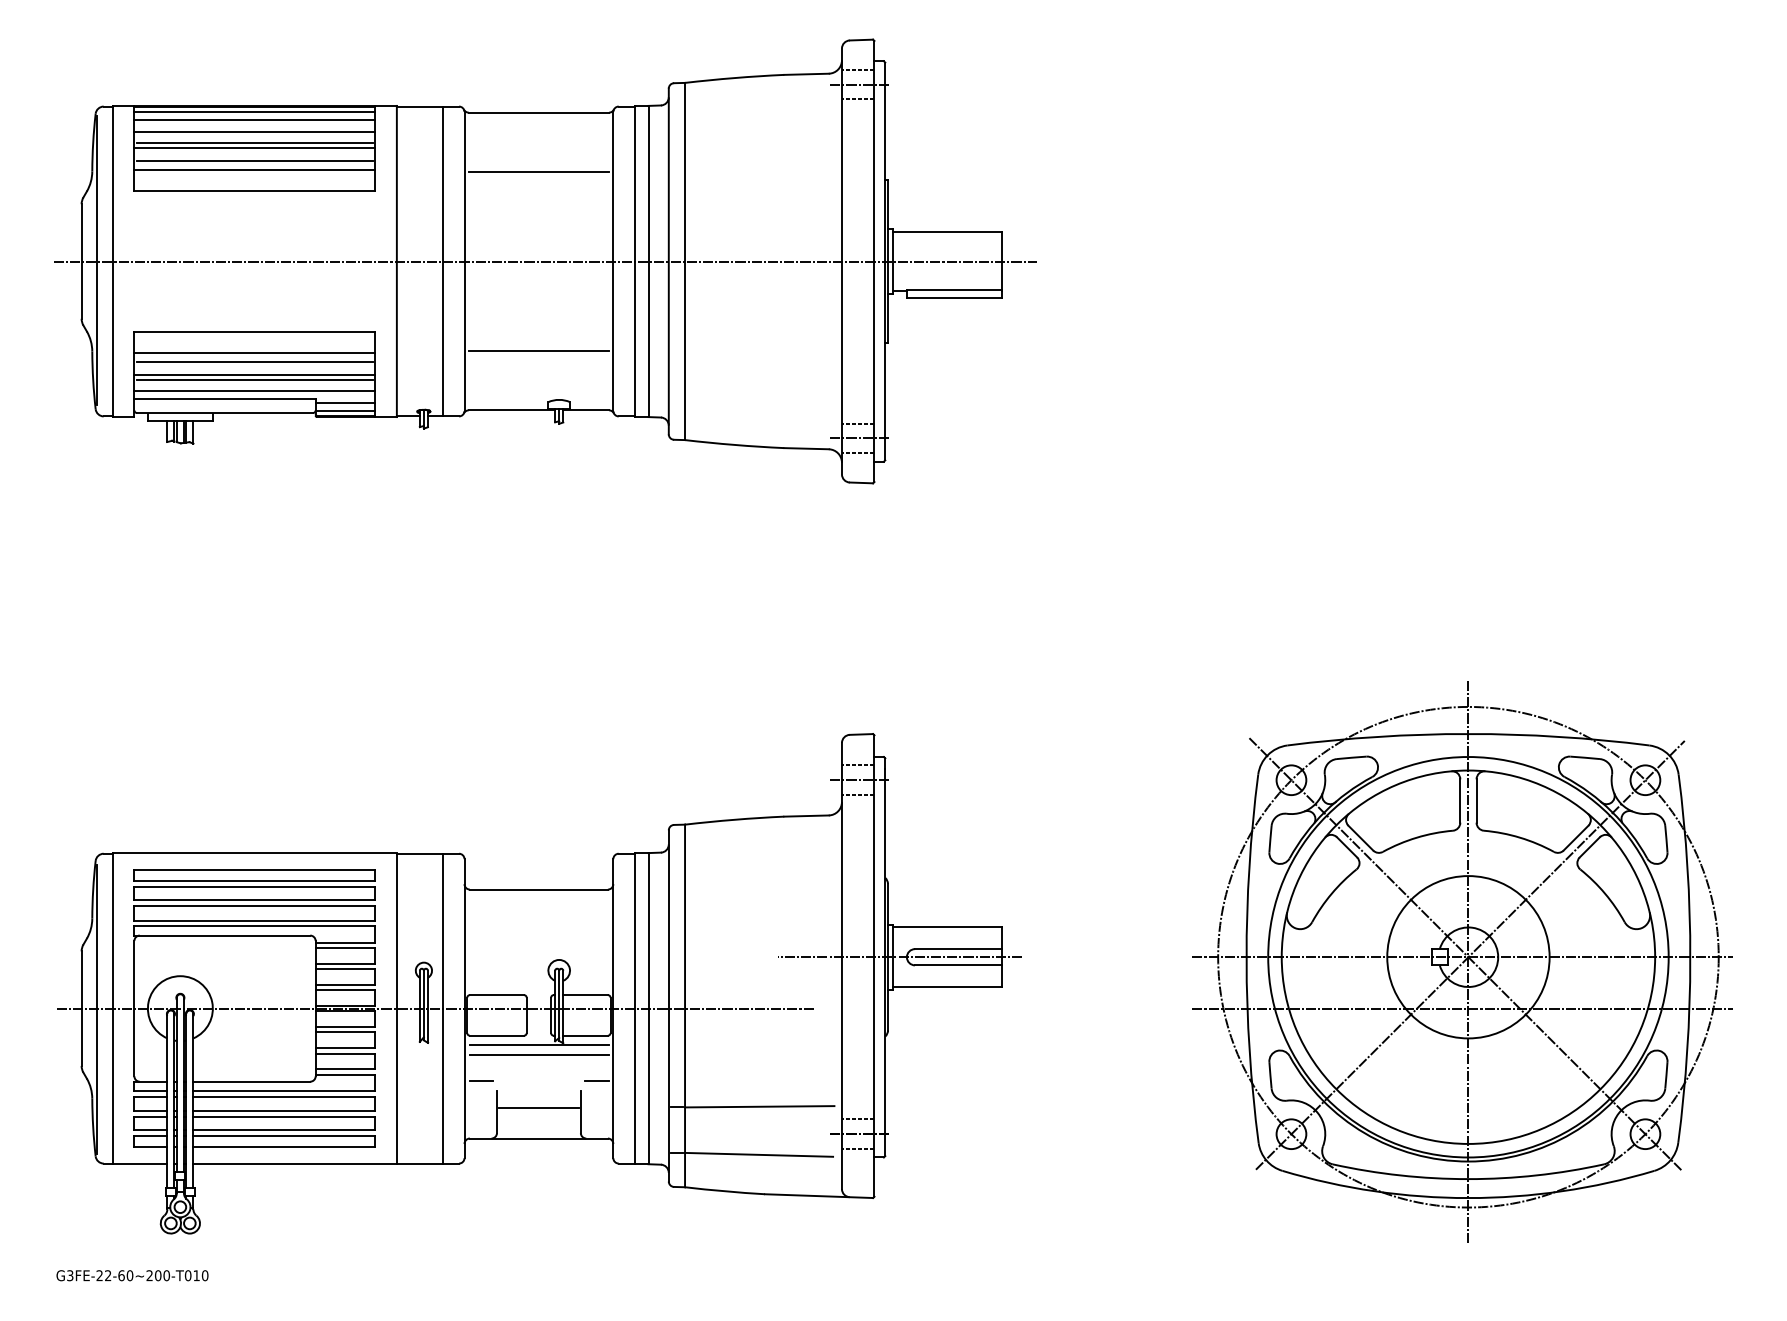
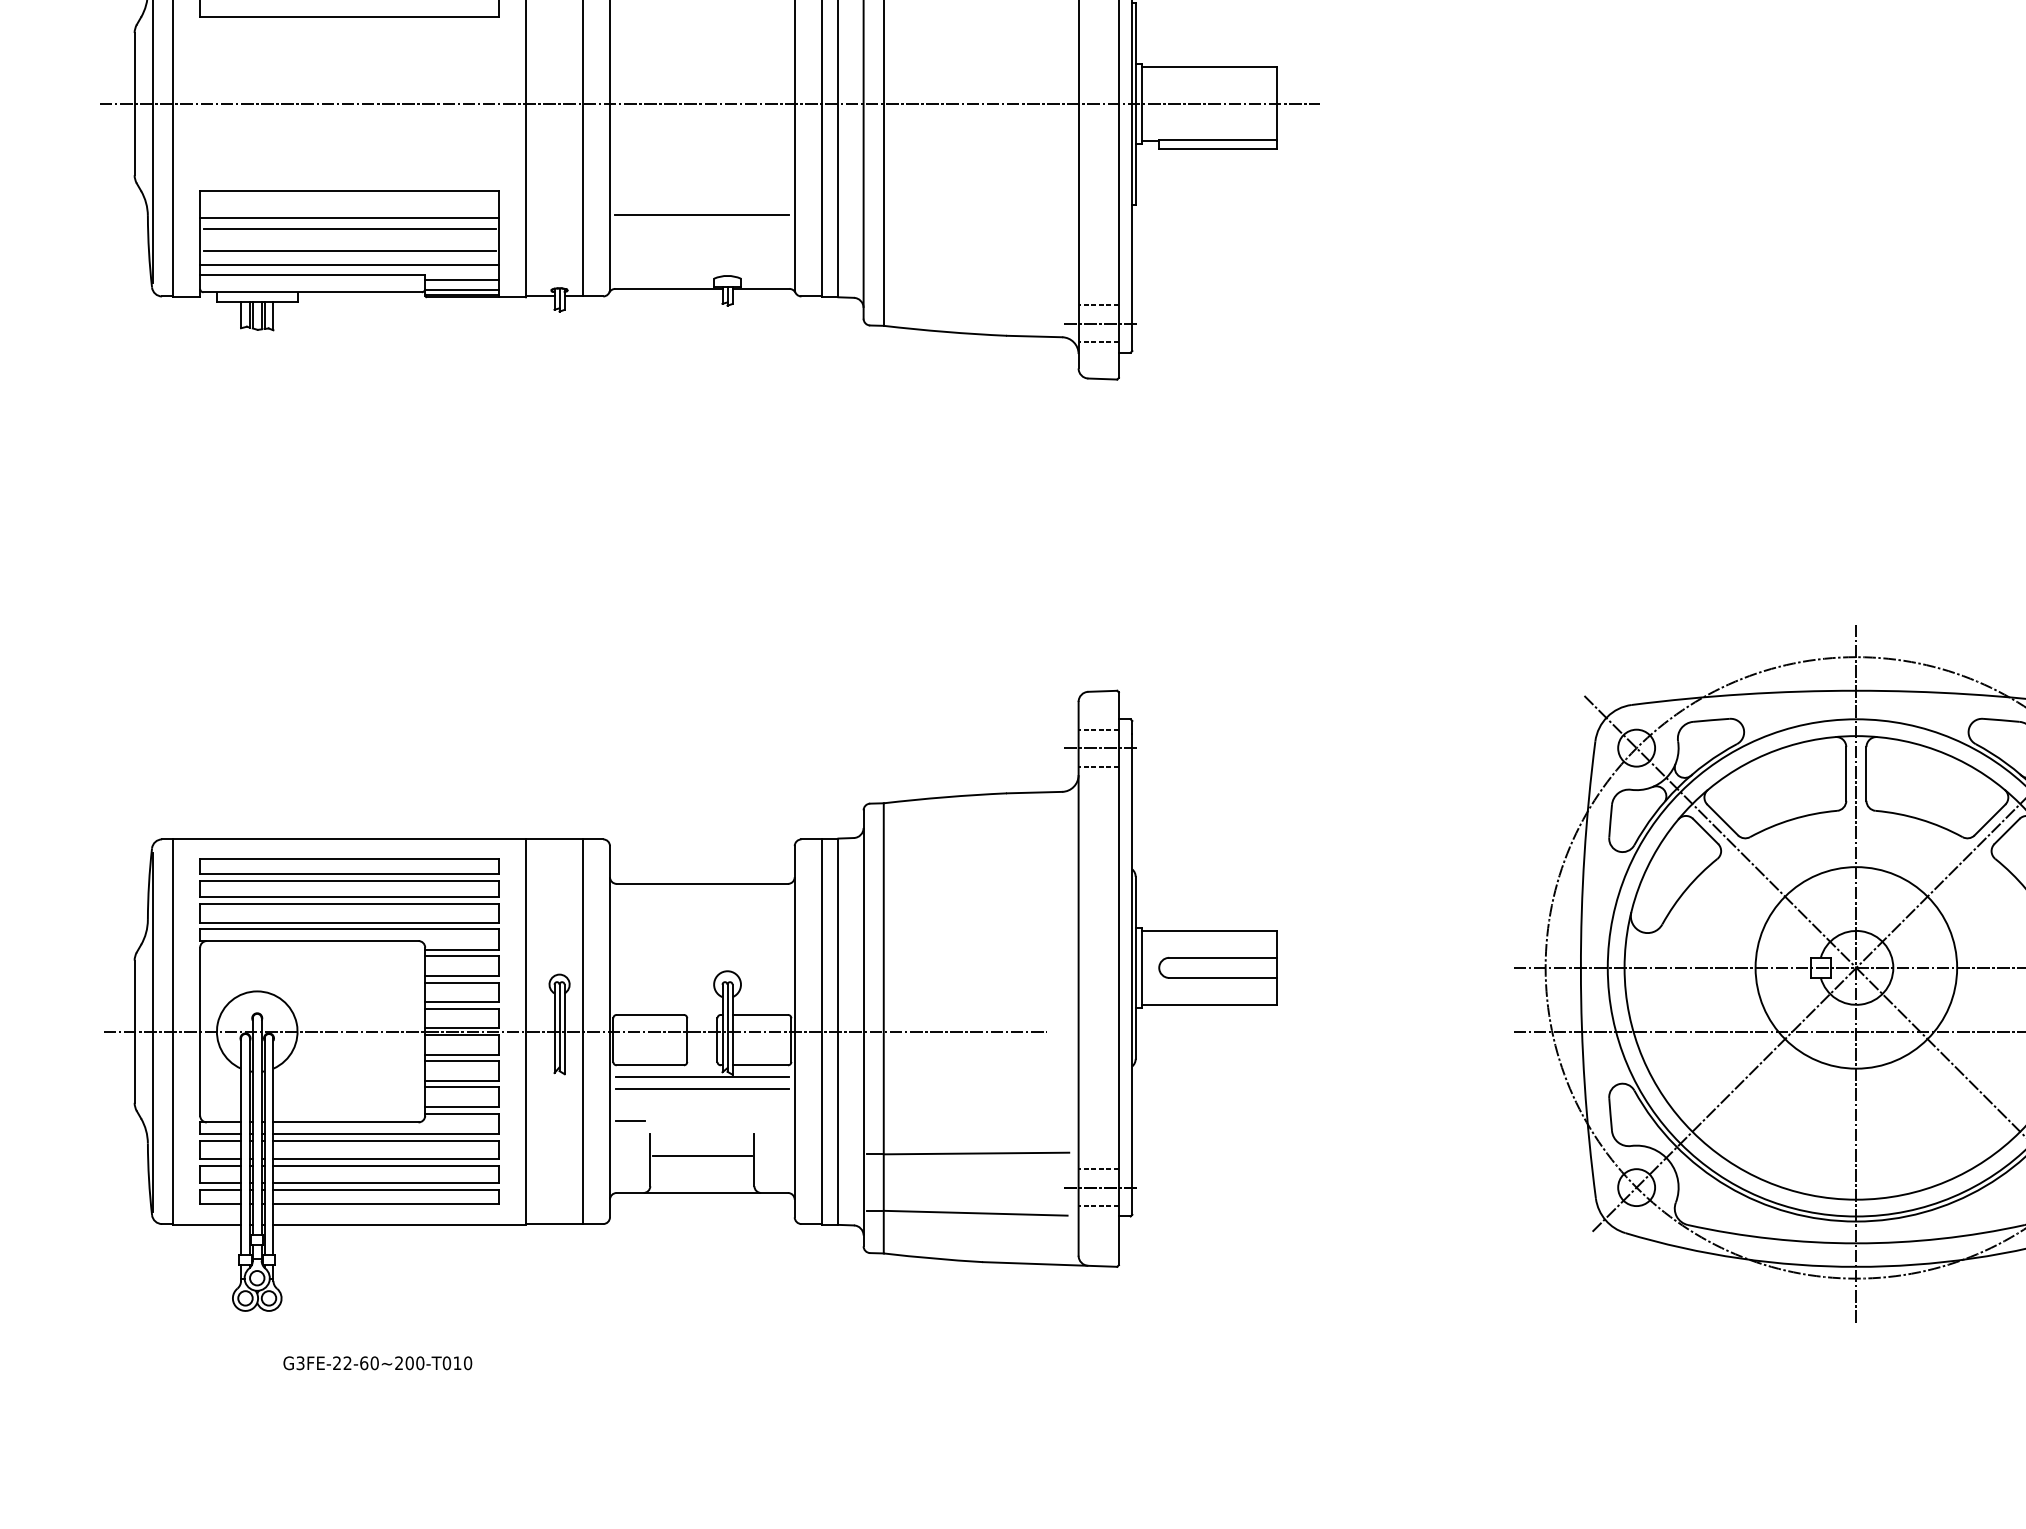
line: (254, 374) -> (349, 244), removed
line: (899, 957) -> (1150, 968), removed
line: (596, 1080) -> (773, 1120), removed
text: (132, 1275) -> (377, 1363), moved

